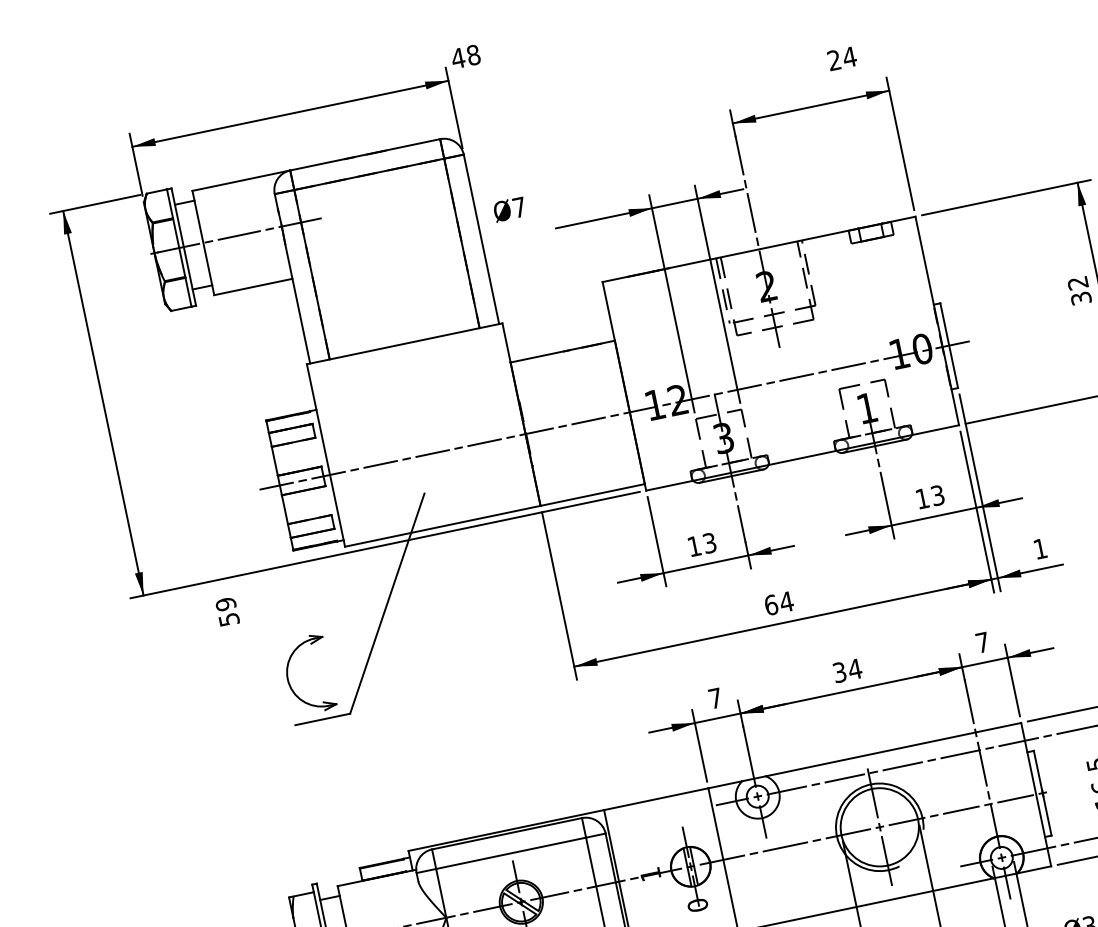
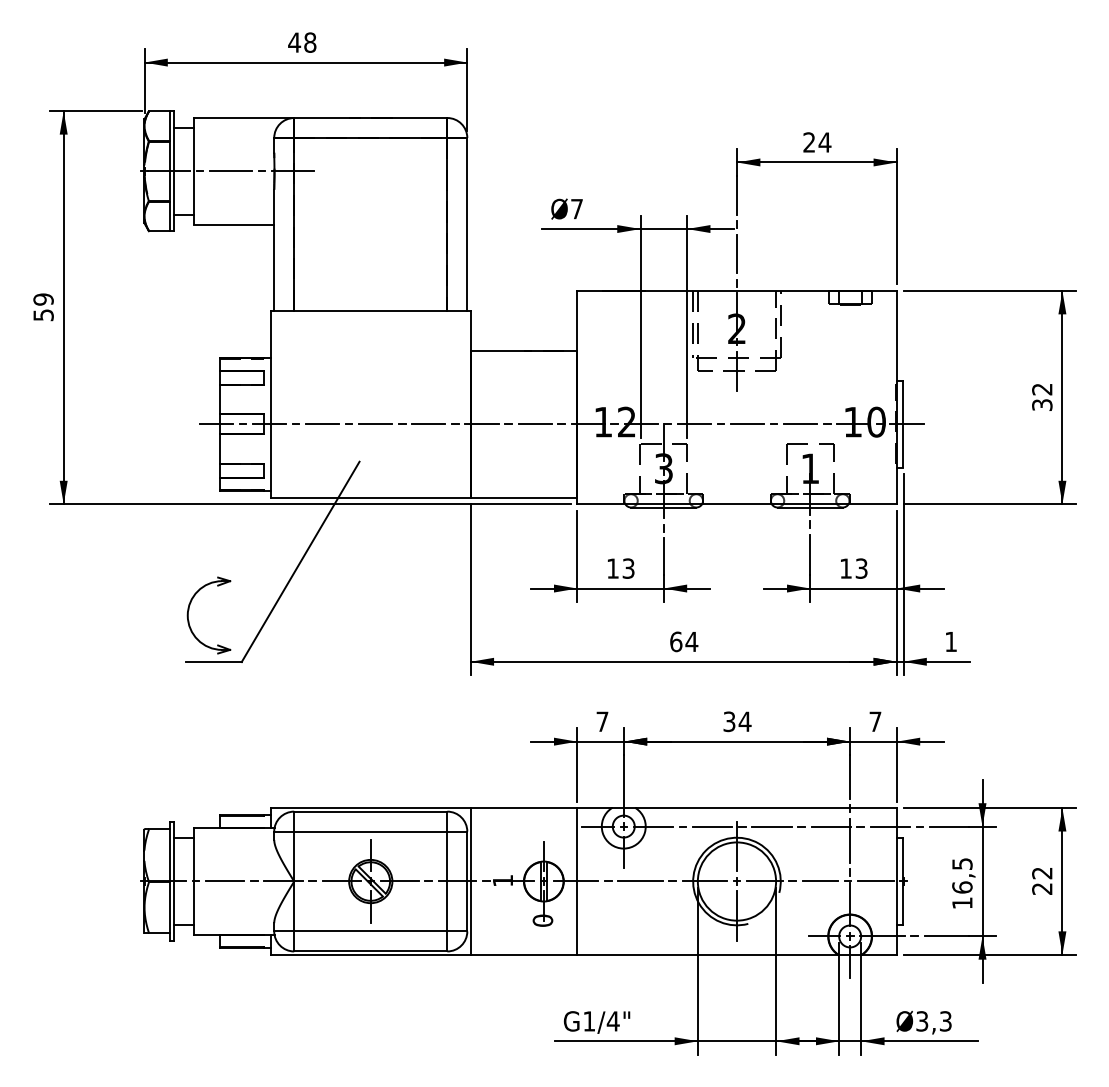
text: (465, 56) -> (302, 42), moved
text: (842, 58) -> (817, 142), moved
text: (509, 209) -> (566, 208), moved
text: (227, 612) -> (43, 307), moved

